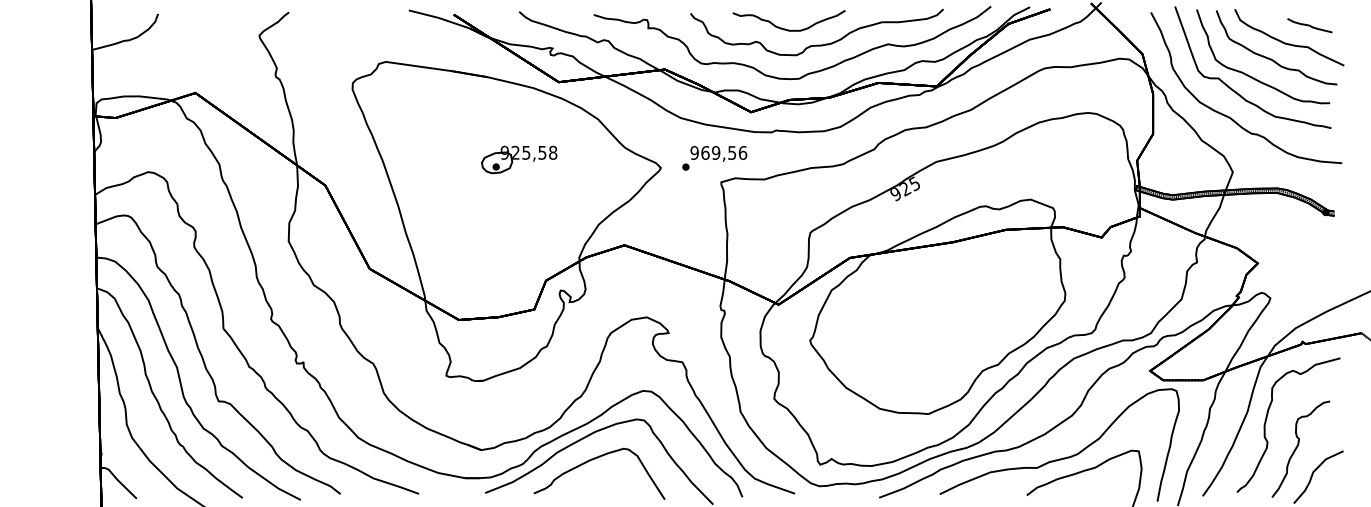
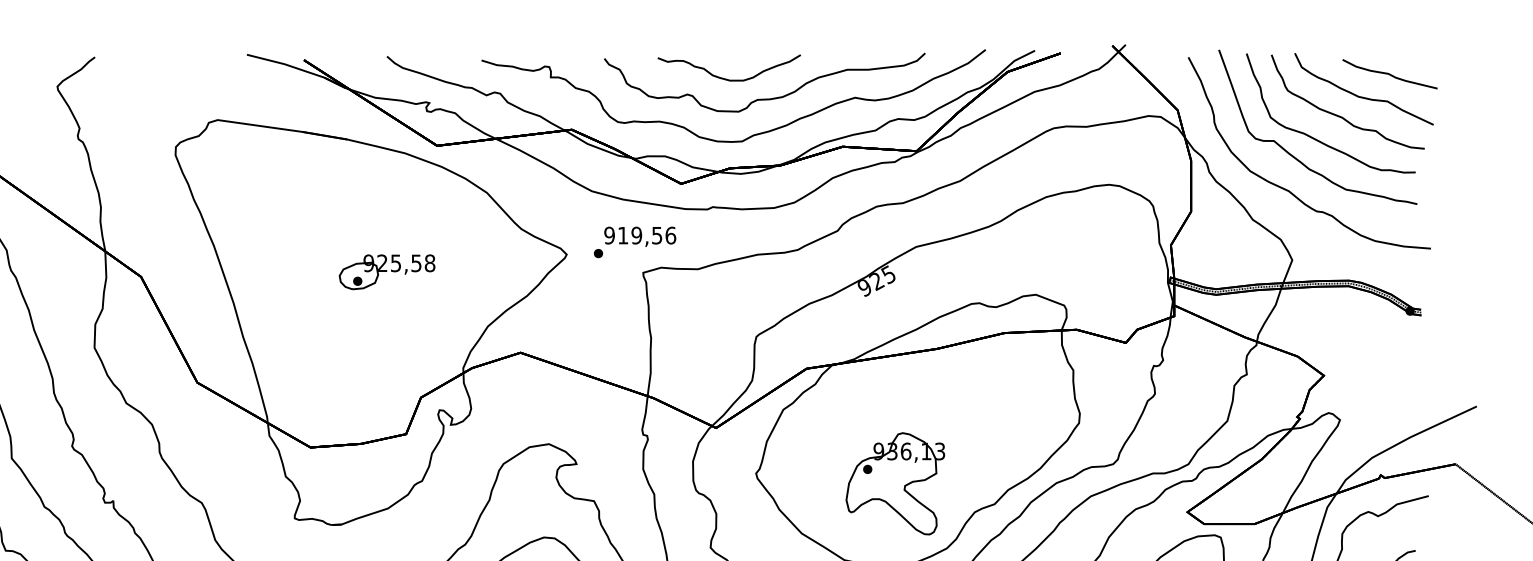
part: (1309, 25) -> (1389, 73), size x1.67
text: (705, 152) -> (623, 234), 969,56 -> 919,56
part: (519, 159) -> (387, 271), moved
part: (919, 348) -> (894, 483), added

